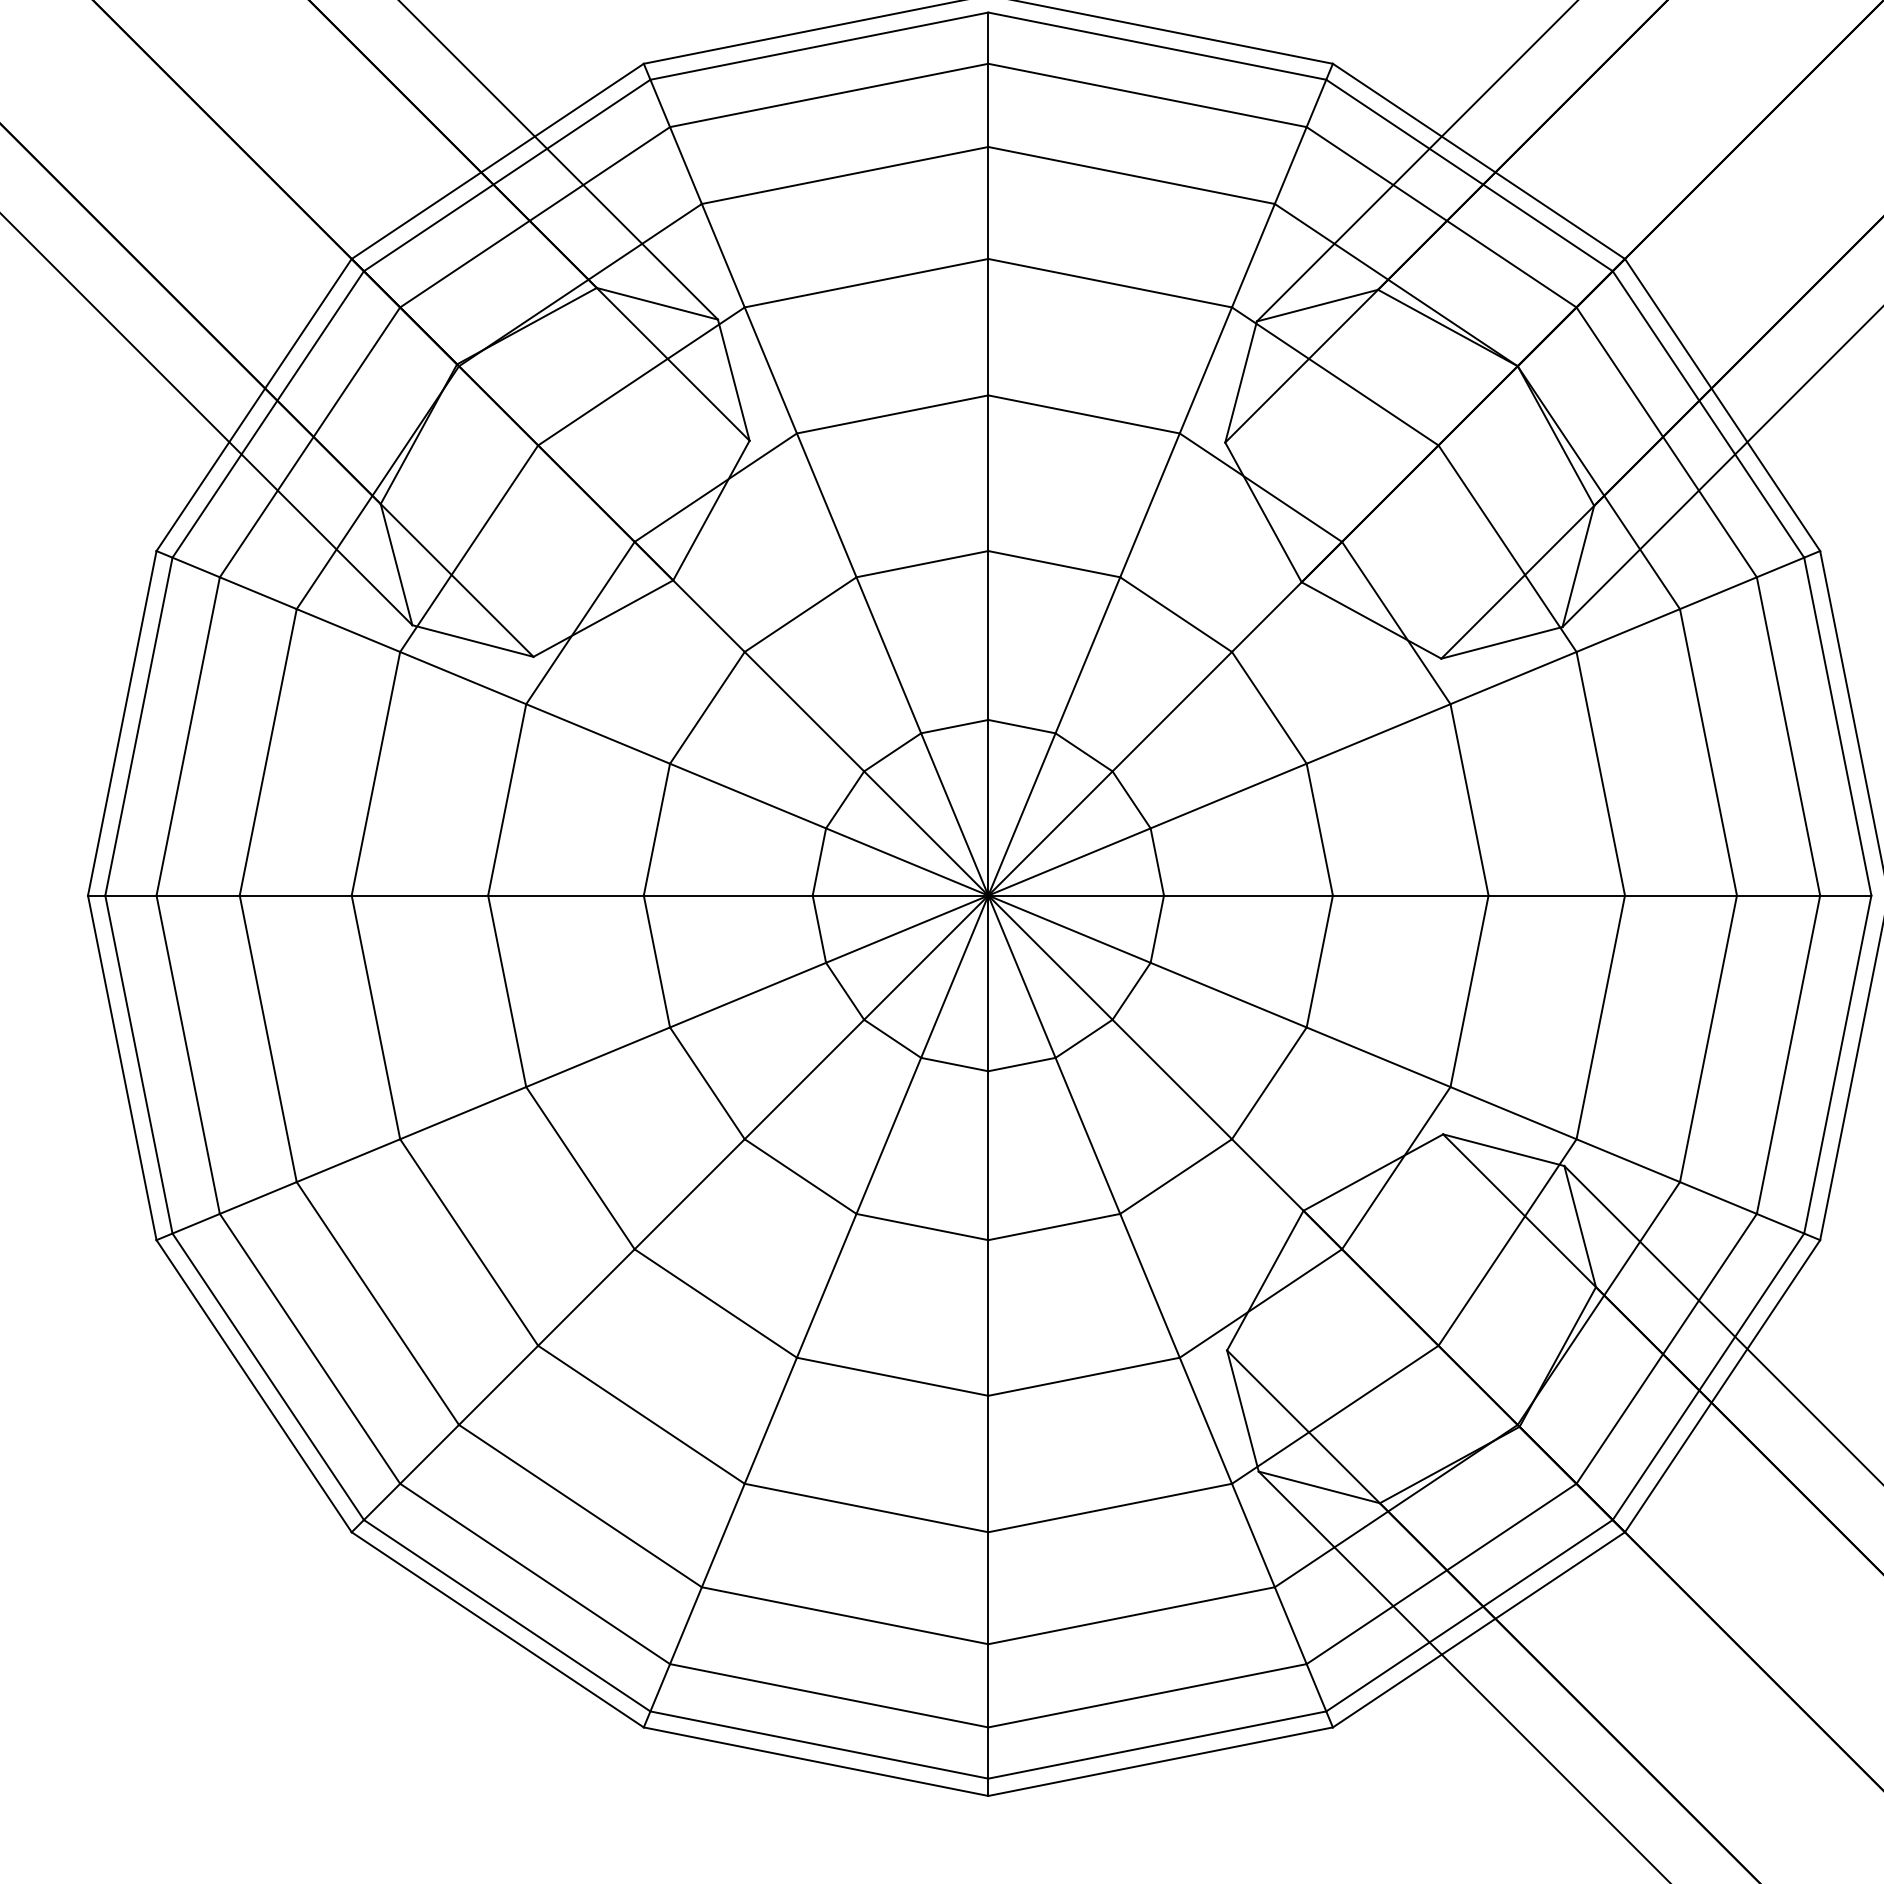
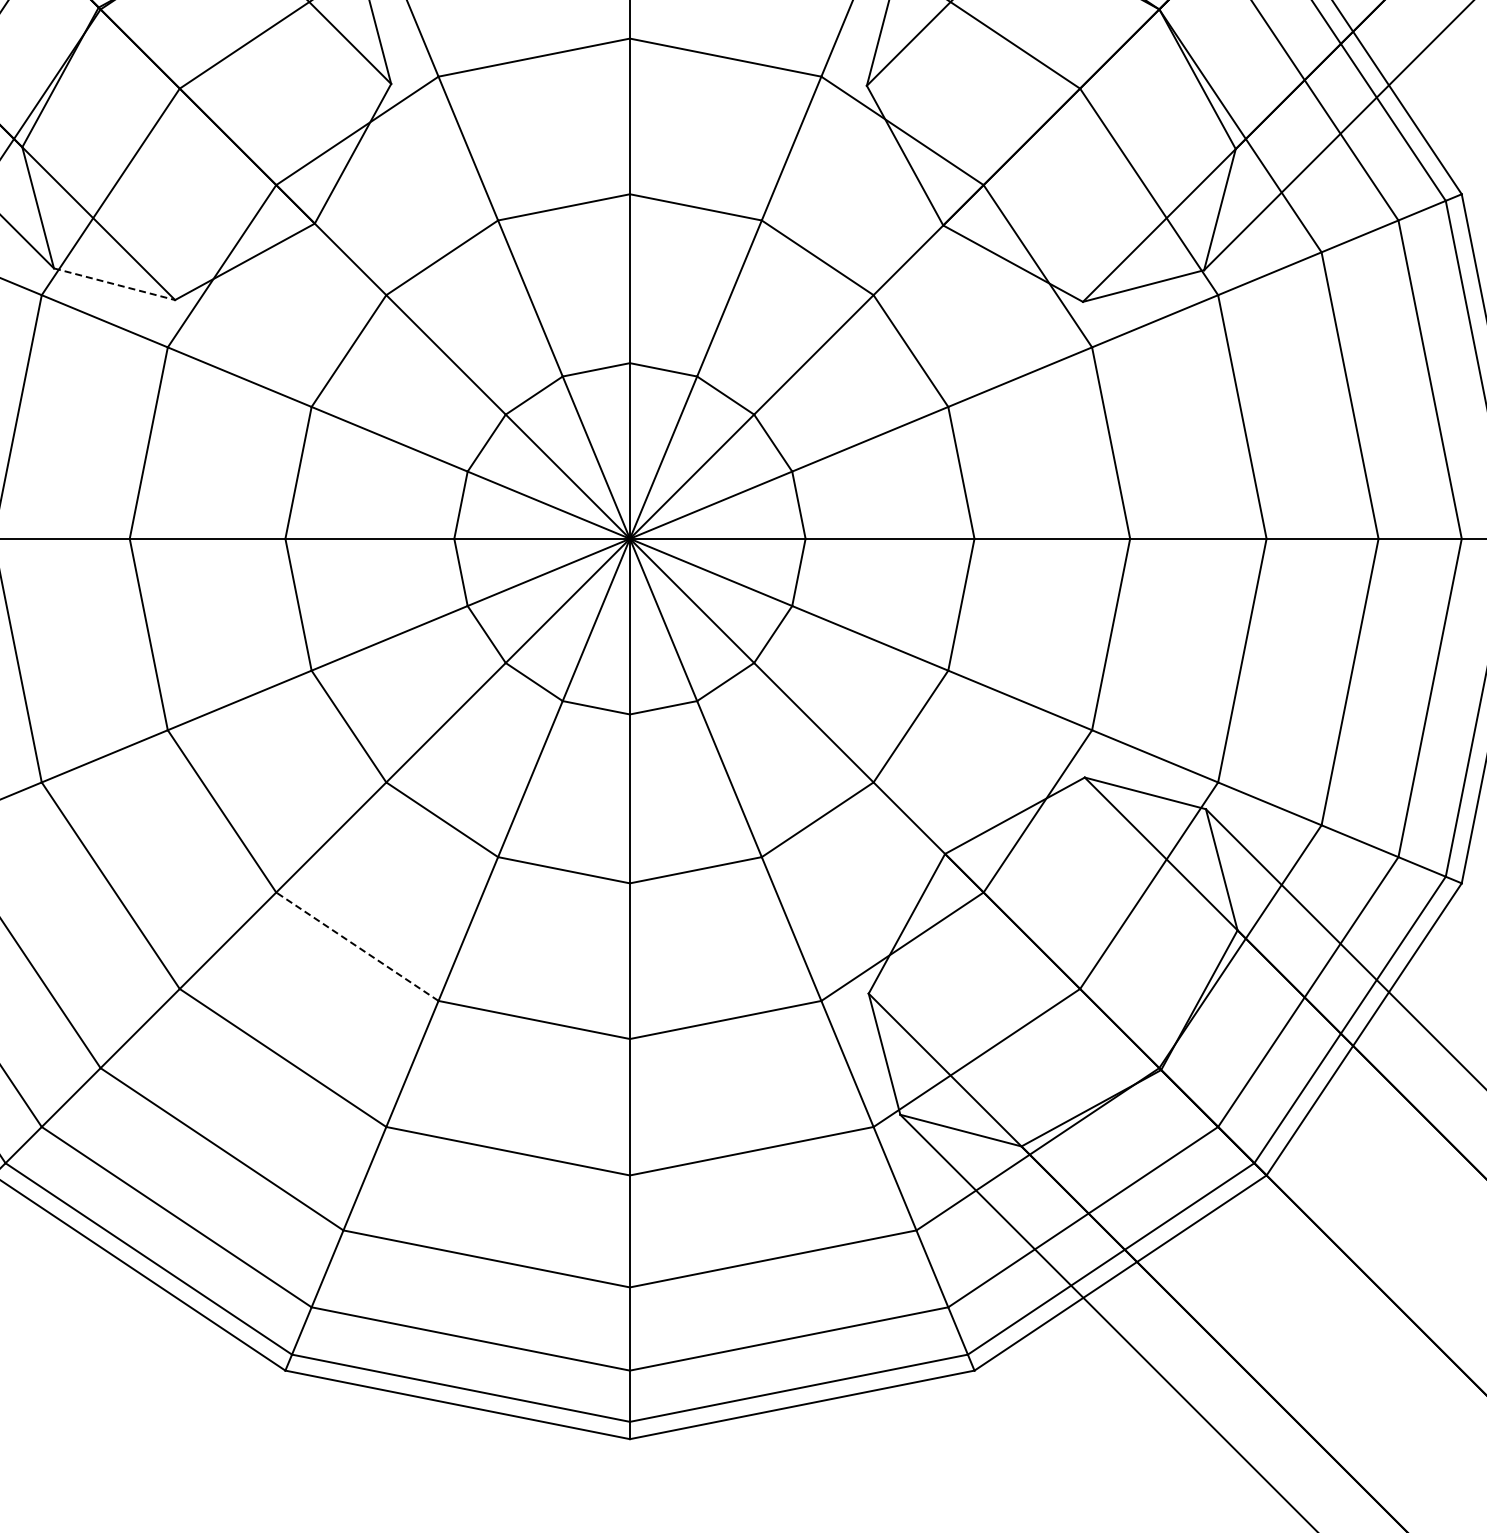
line: (472, 641) -> (114, 284), solid -> dashed
line: (715, 1303) -> (357, 946), solid -> dashed

